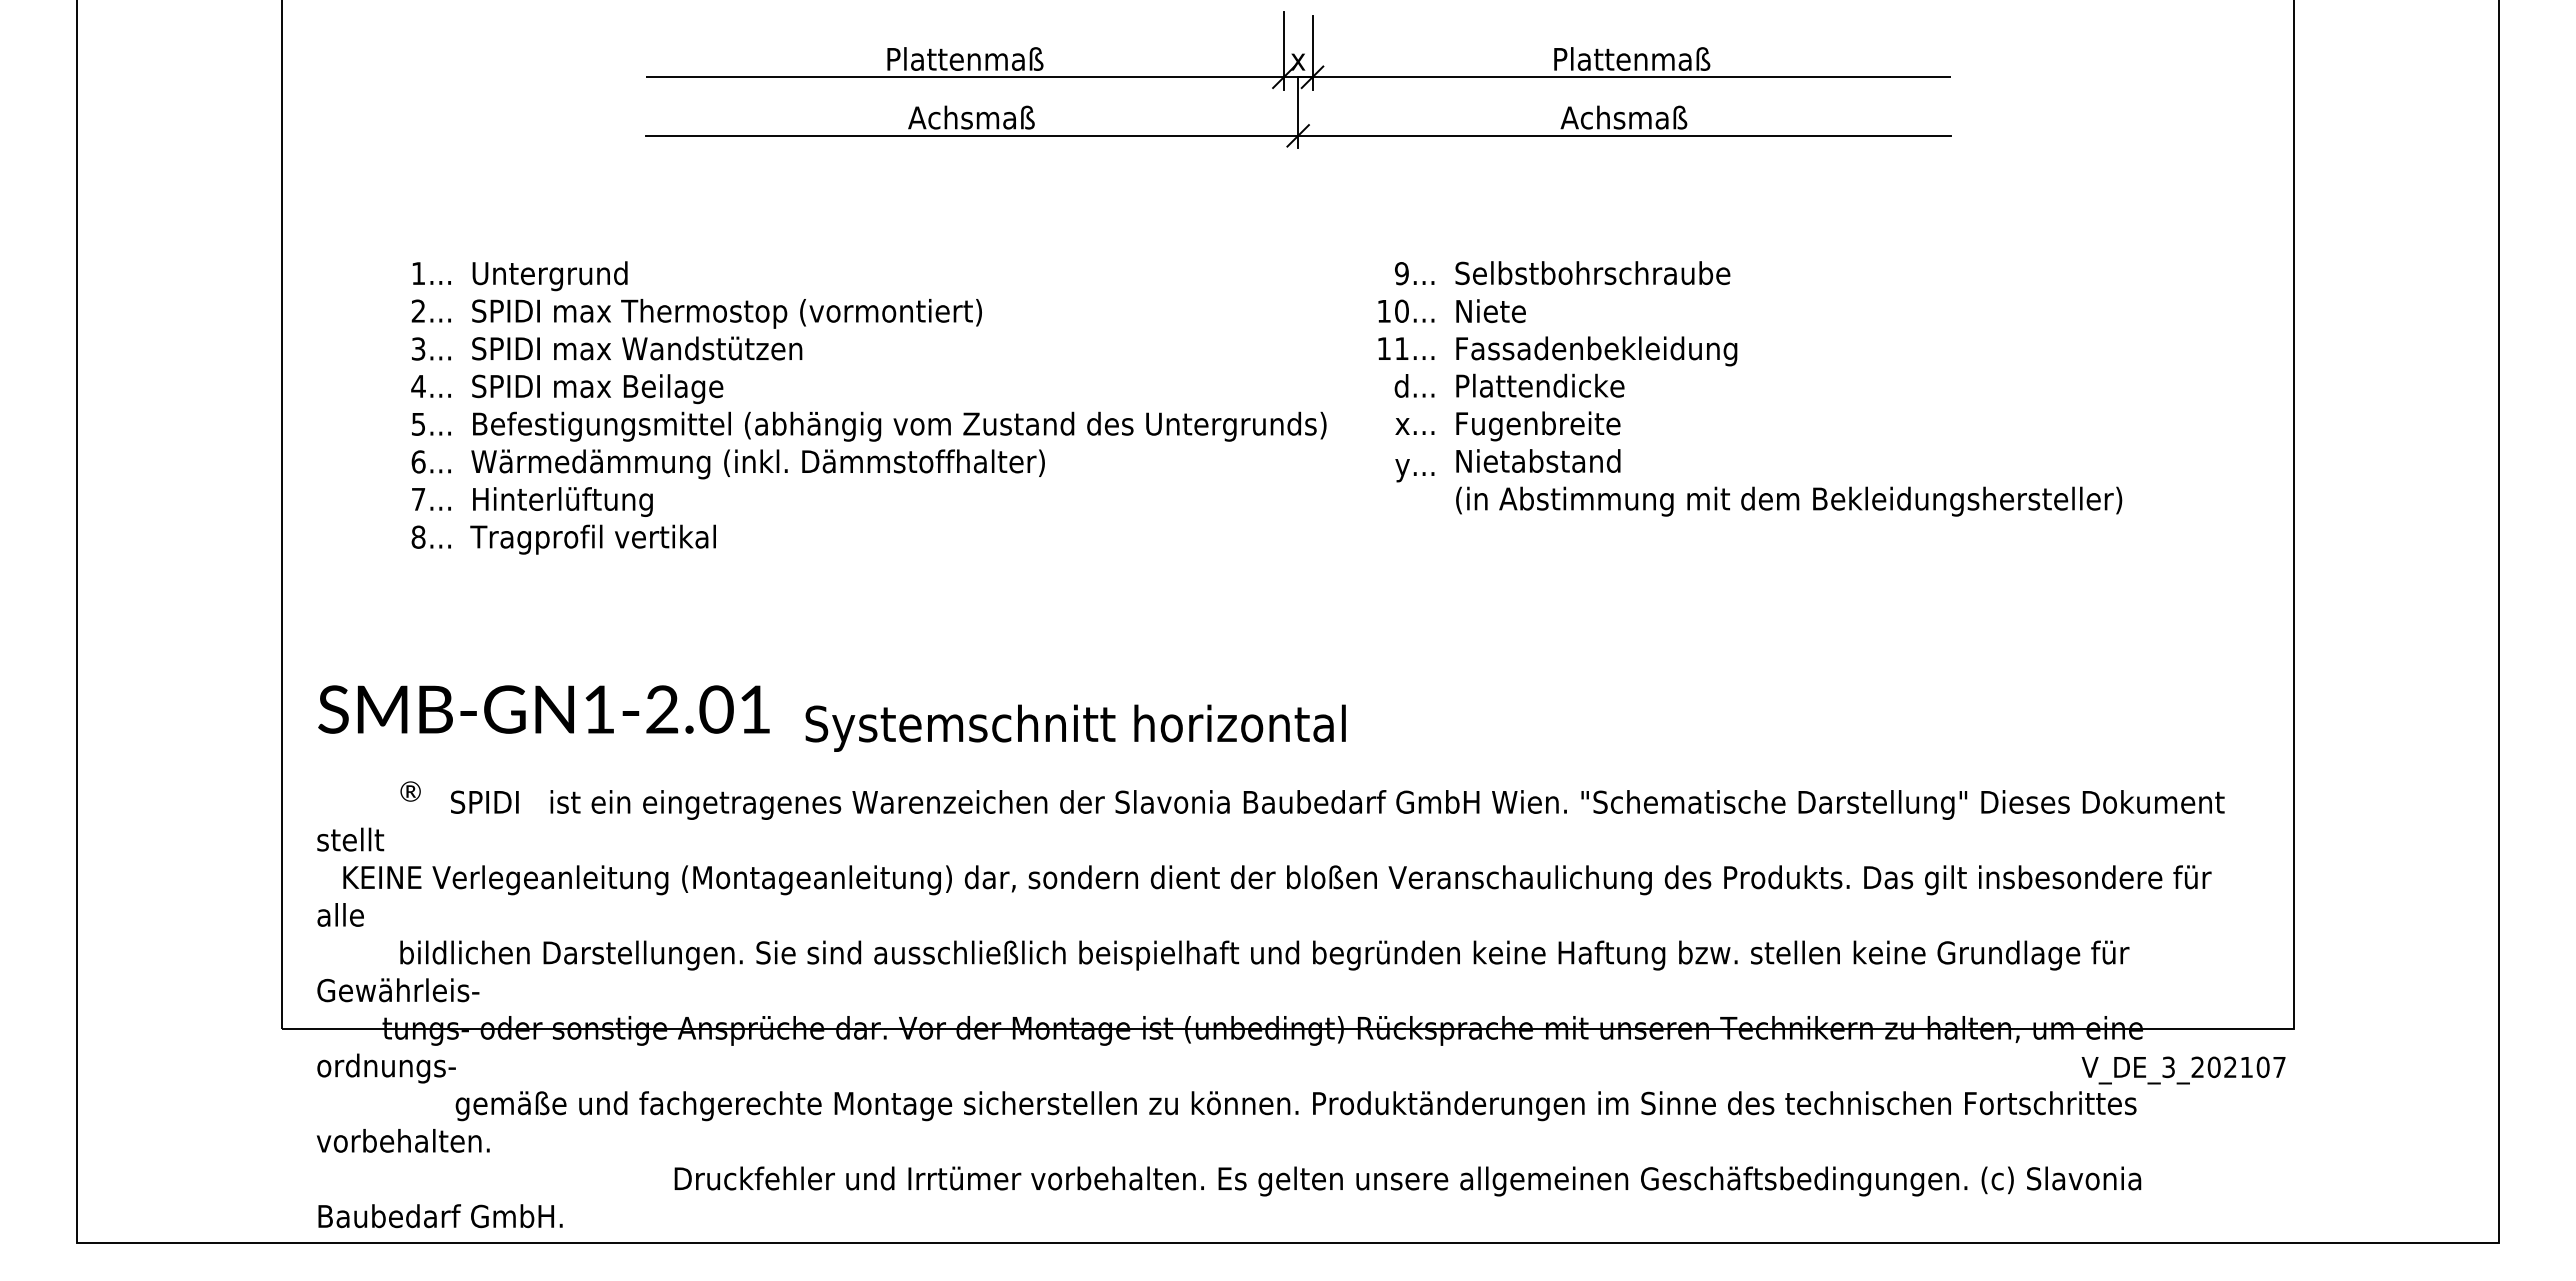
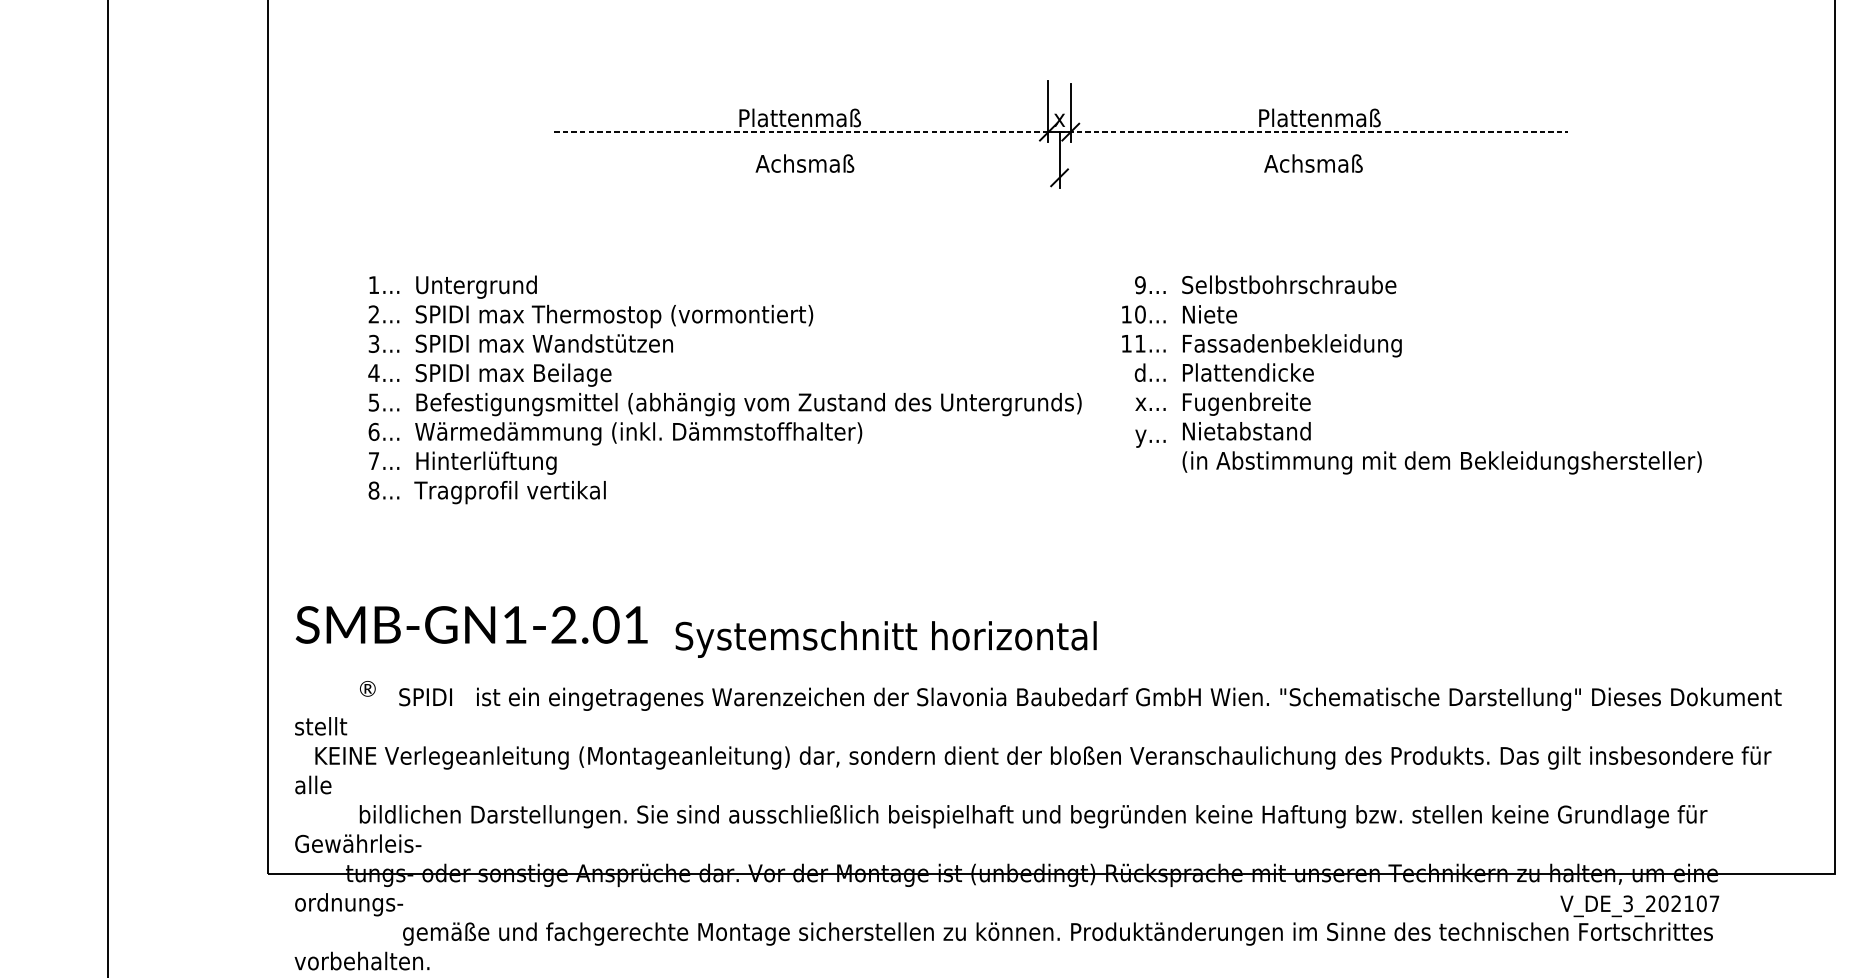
line: (964, 77) -> (799, 132), solid -> dashed
line: (1624, 77) -> (1313, 132), solid -> dashed
line: (1297, 135) -> (1059, 177), removed
text: (2183, 1070) -> (1639, 906), moved

